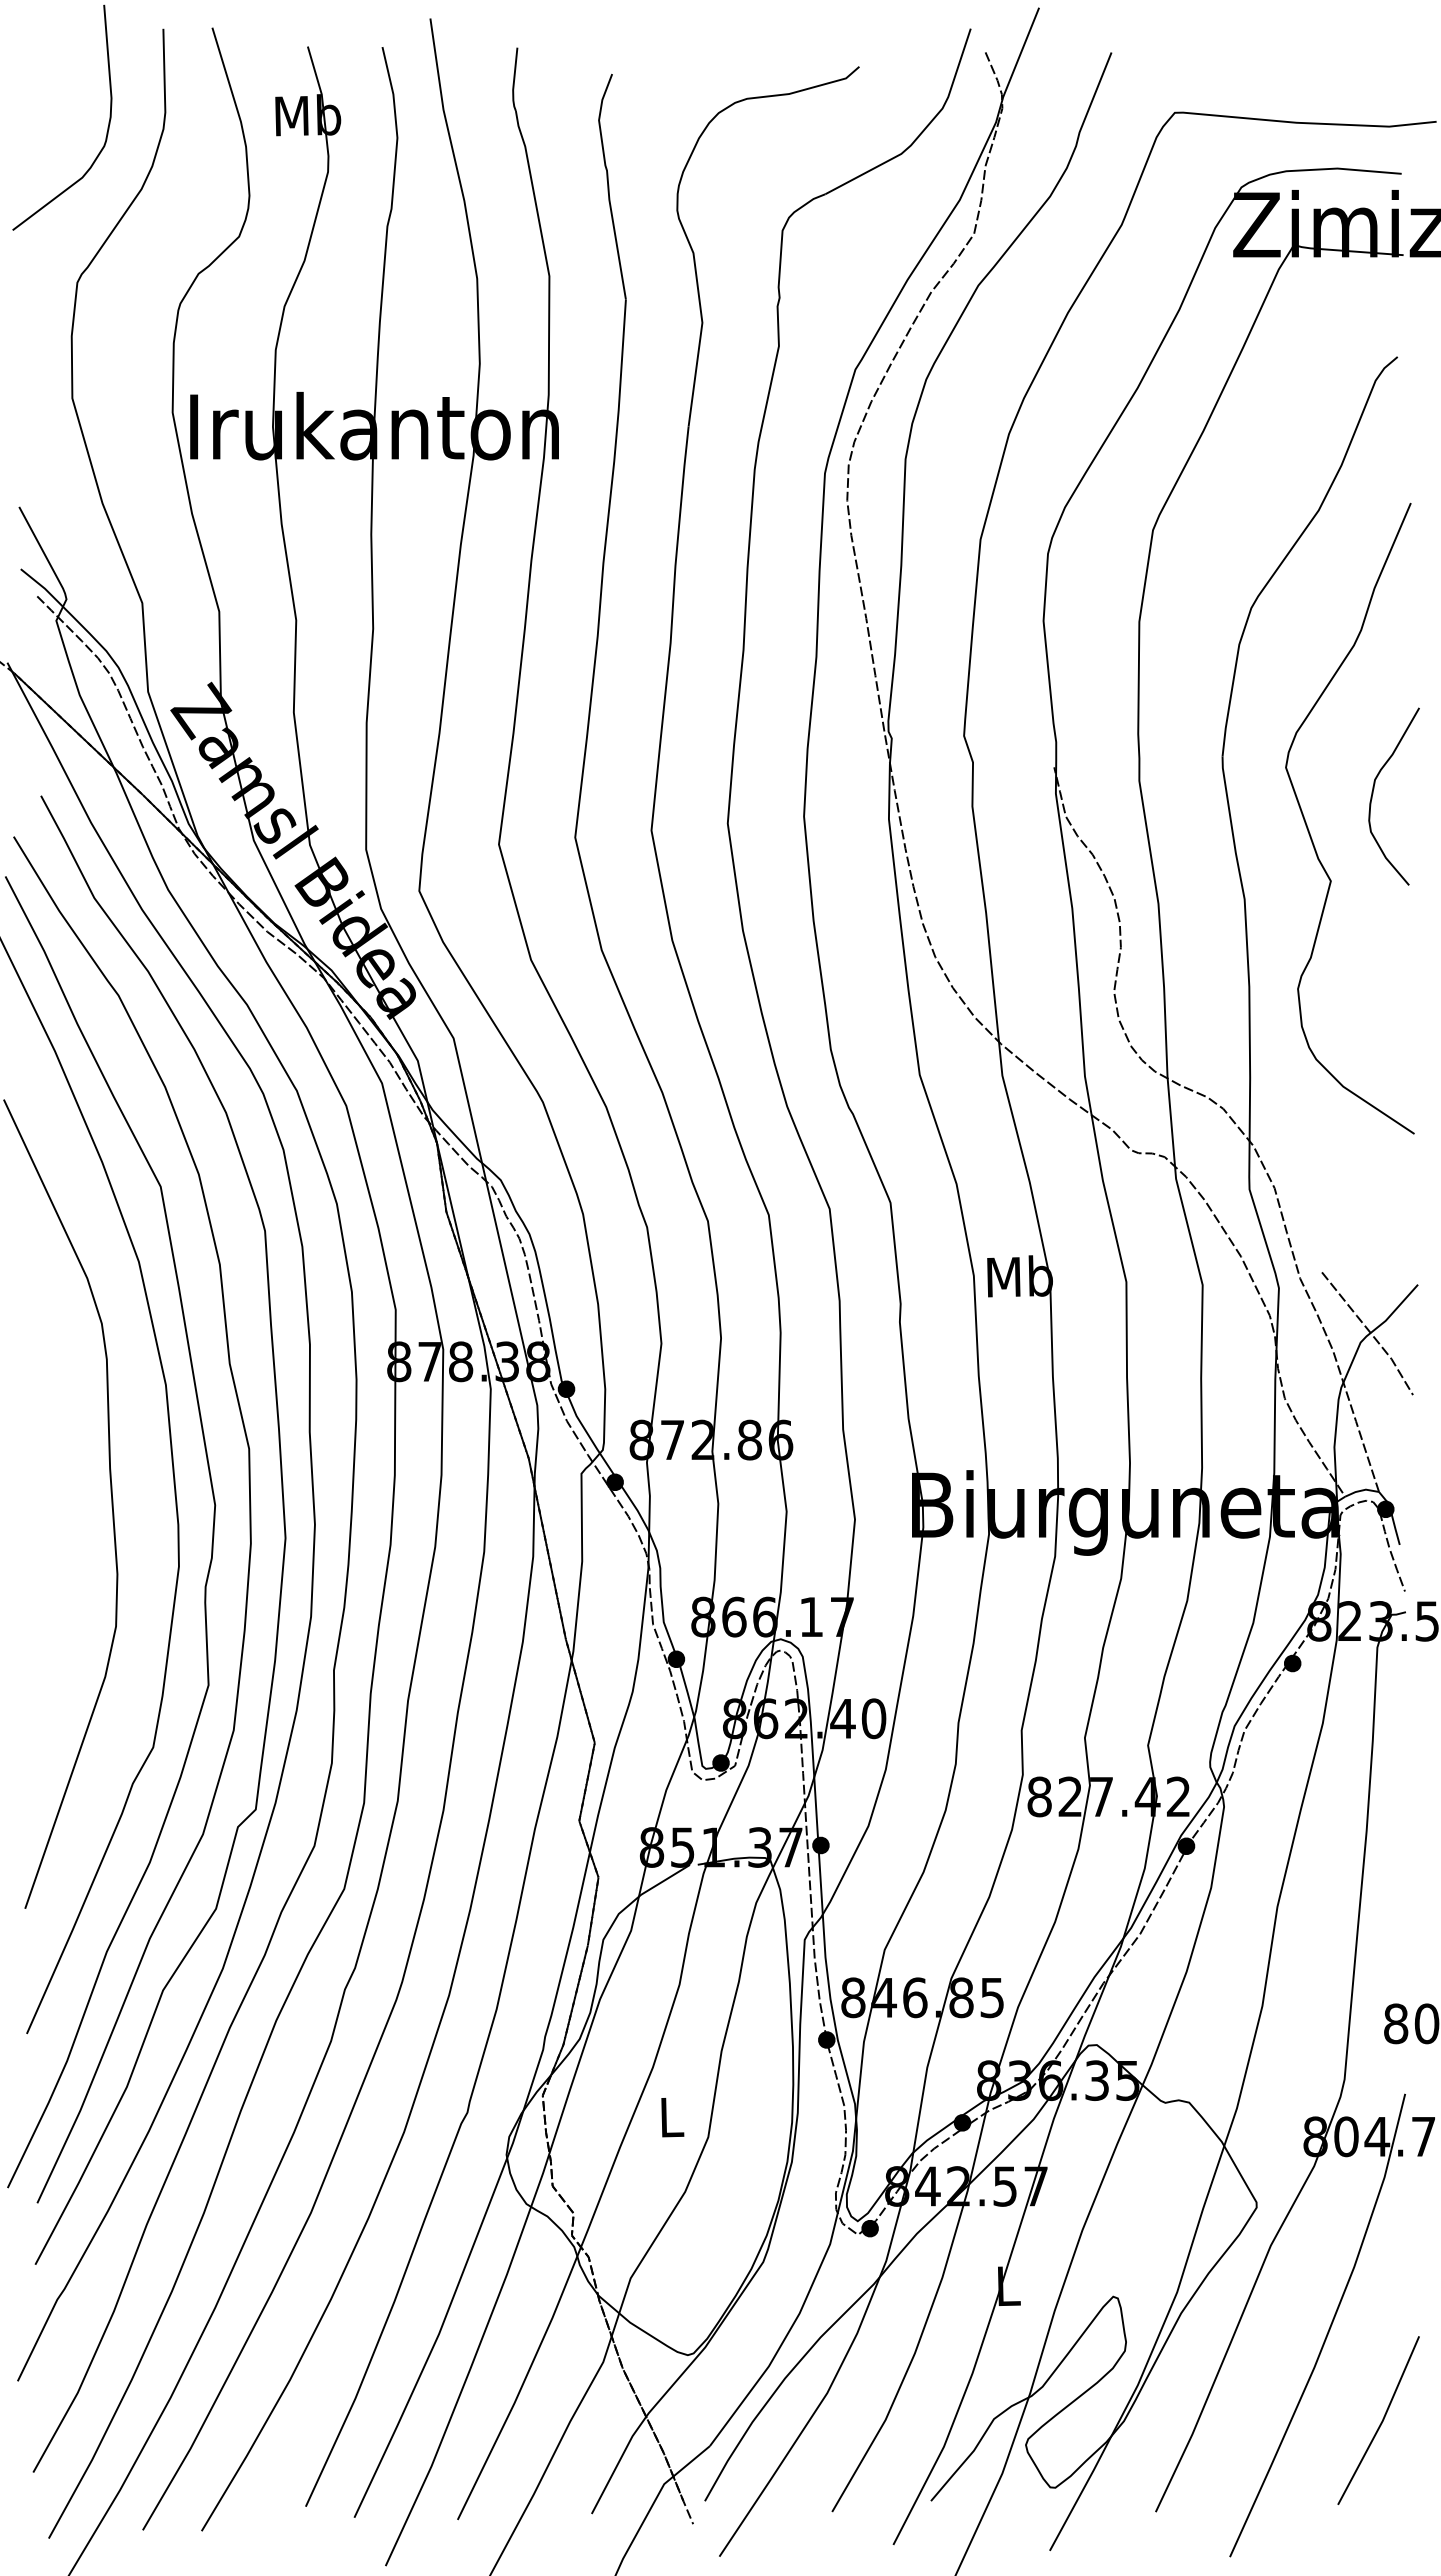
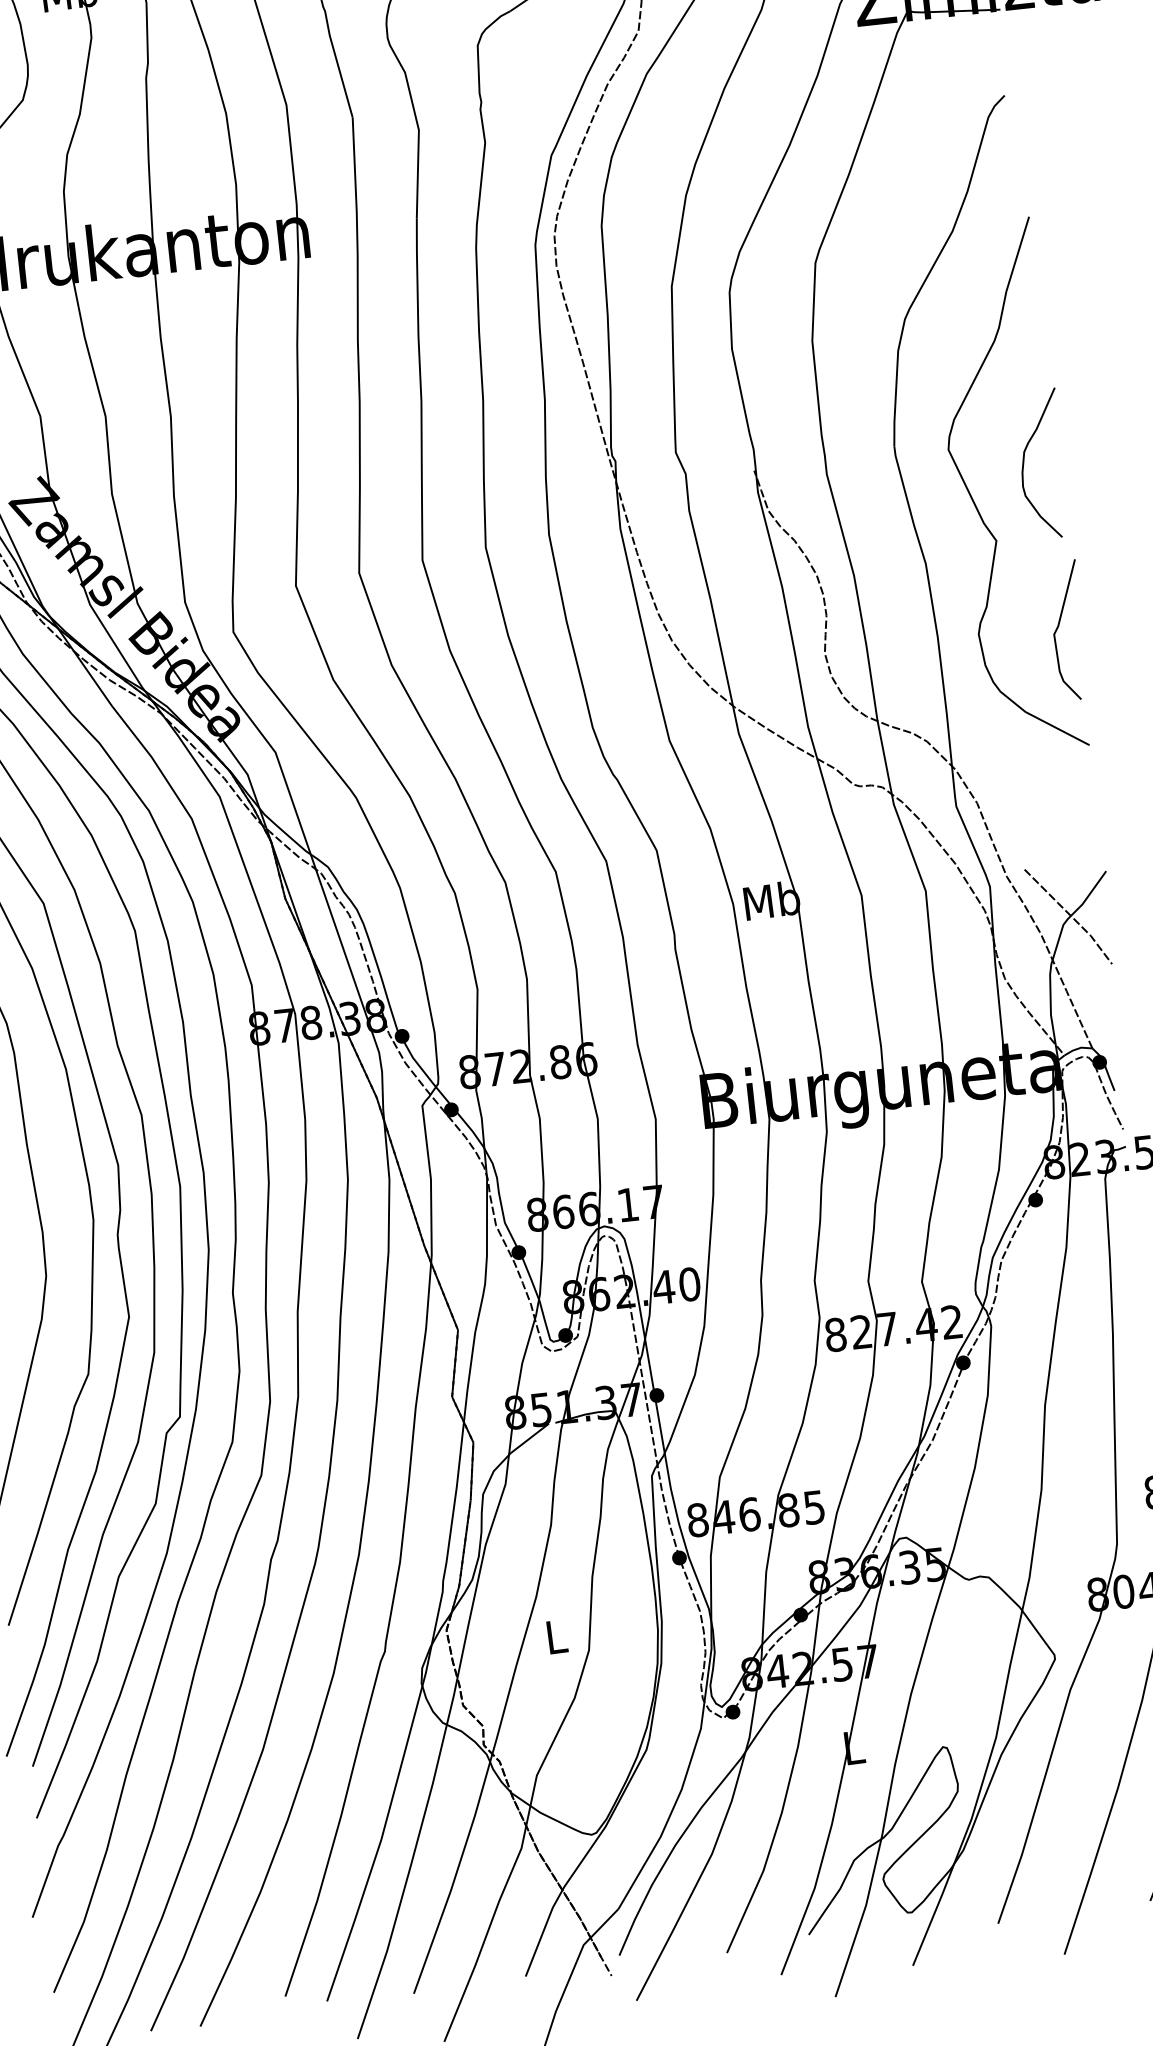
curve: (1393, 990) -> (1058, 626), added

